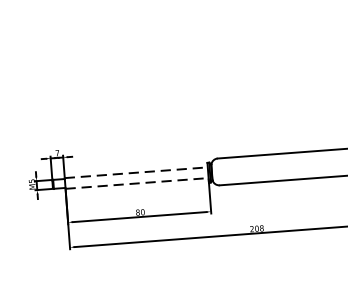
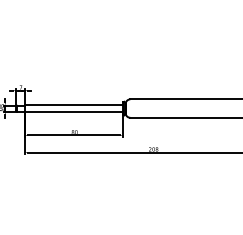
line: (137, 172) -> (74, 104), dashed -> solid
line: (137, 183) -> (74, 112), dashed -> solid

